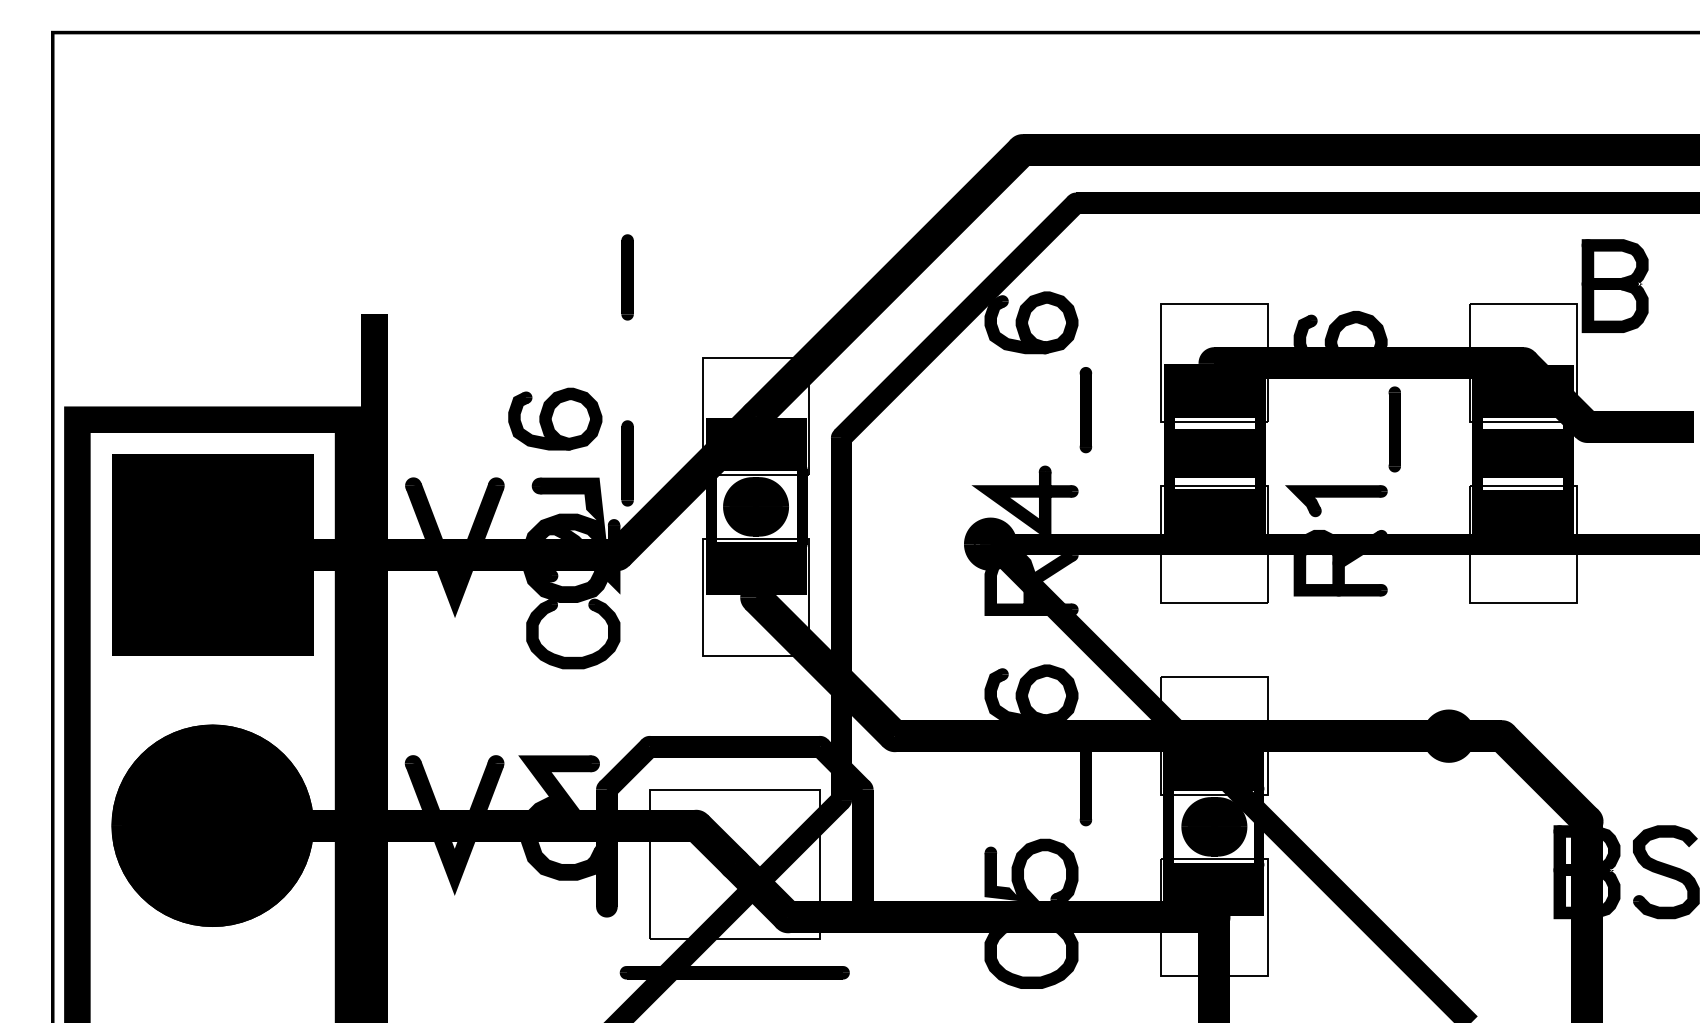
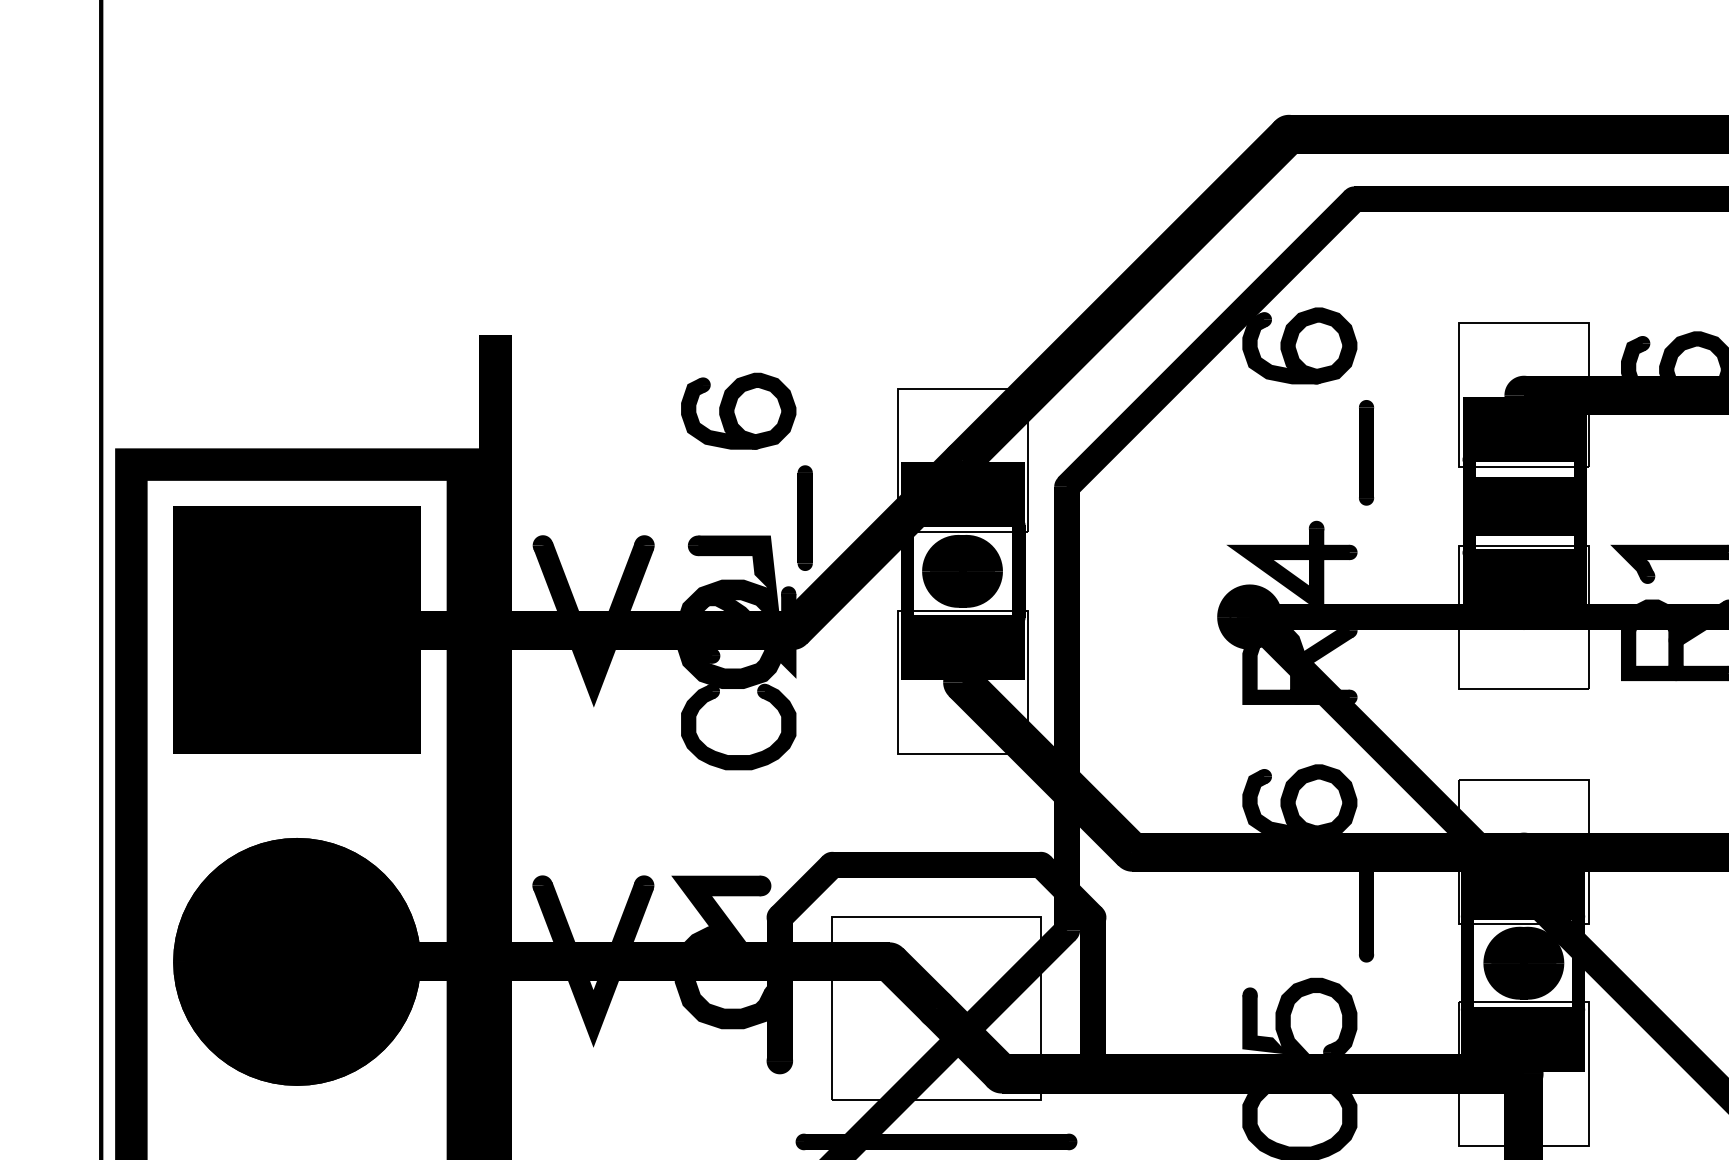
part: (627, 277) -> (805, 290), removed
part: (555, 418) -> (738, 410), moved

